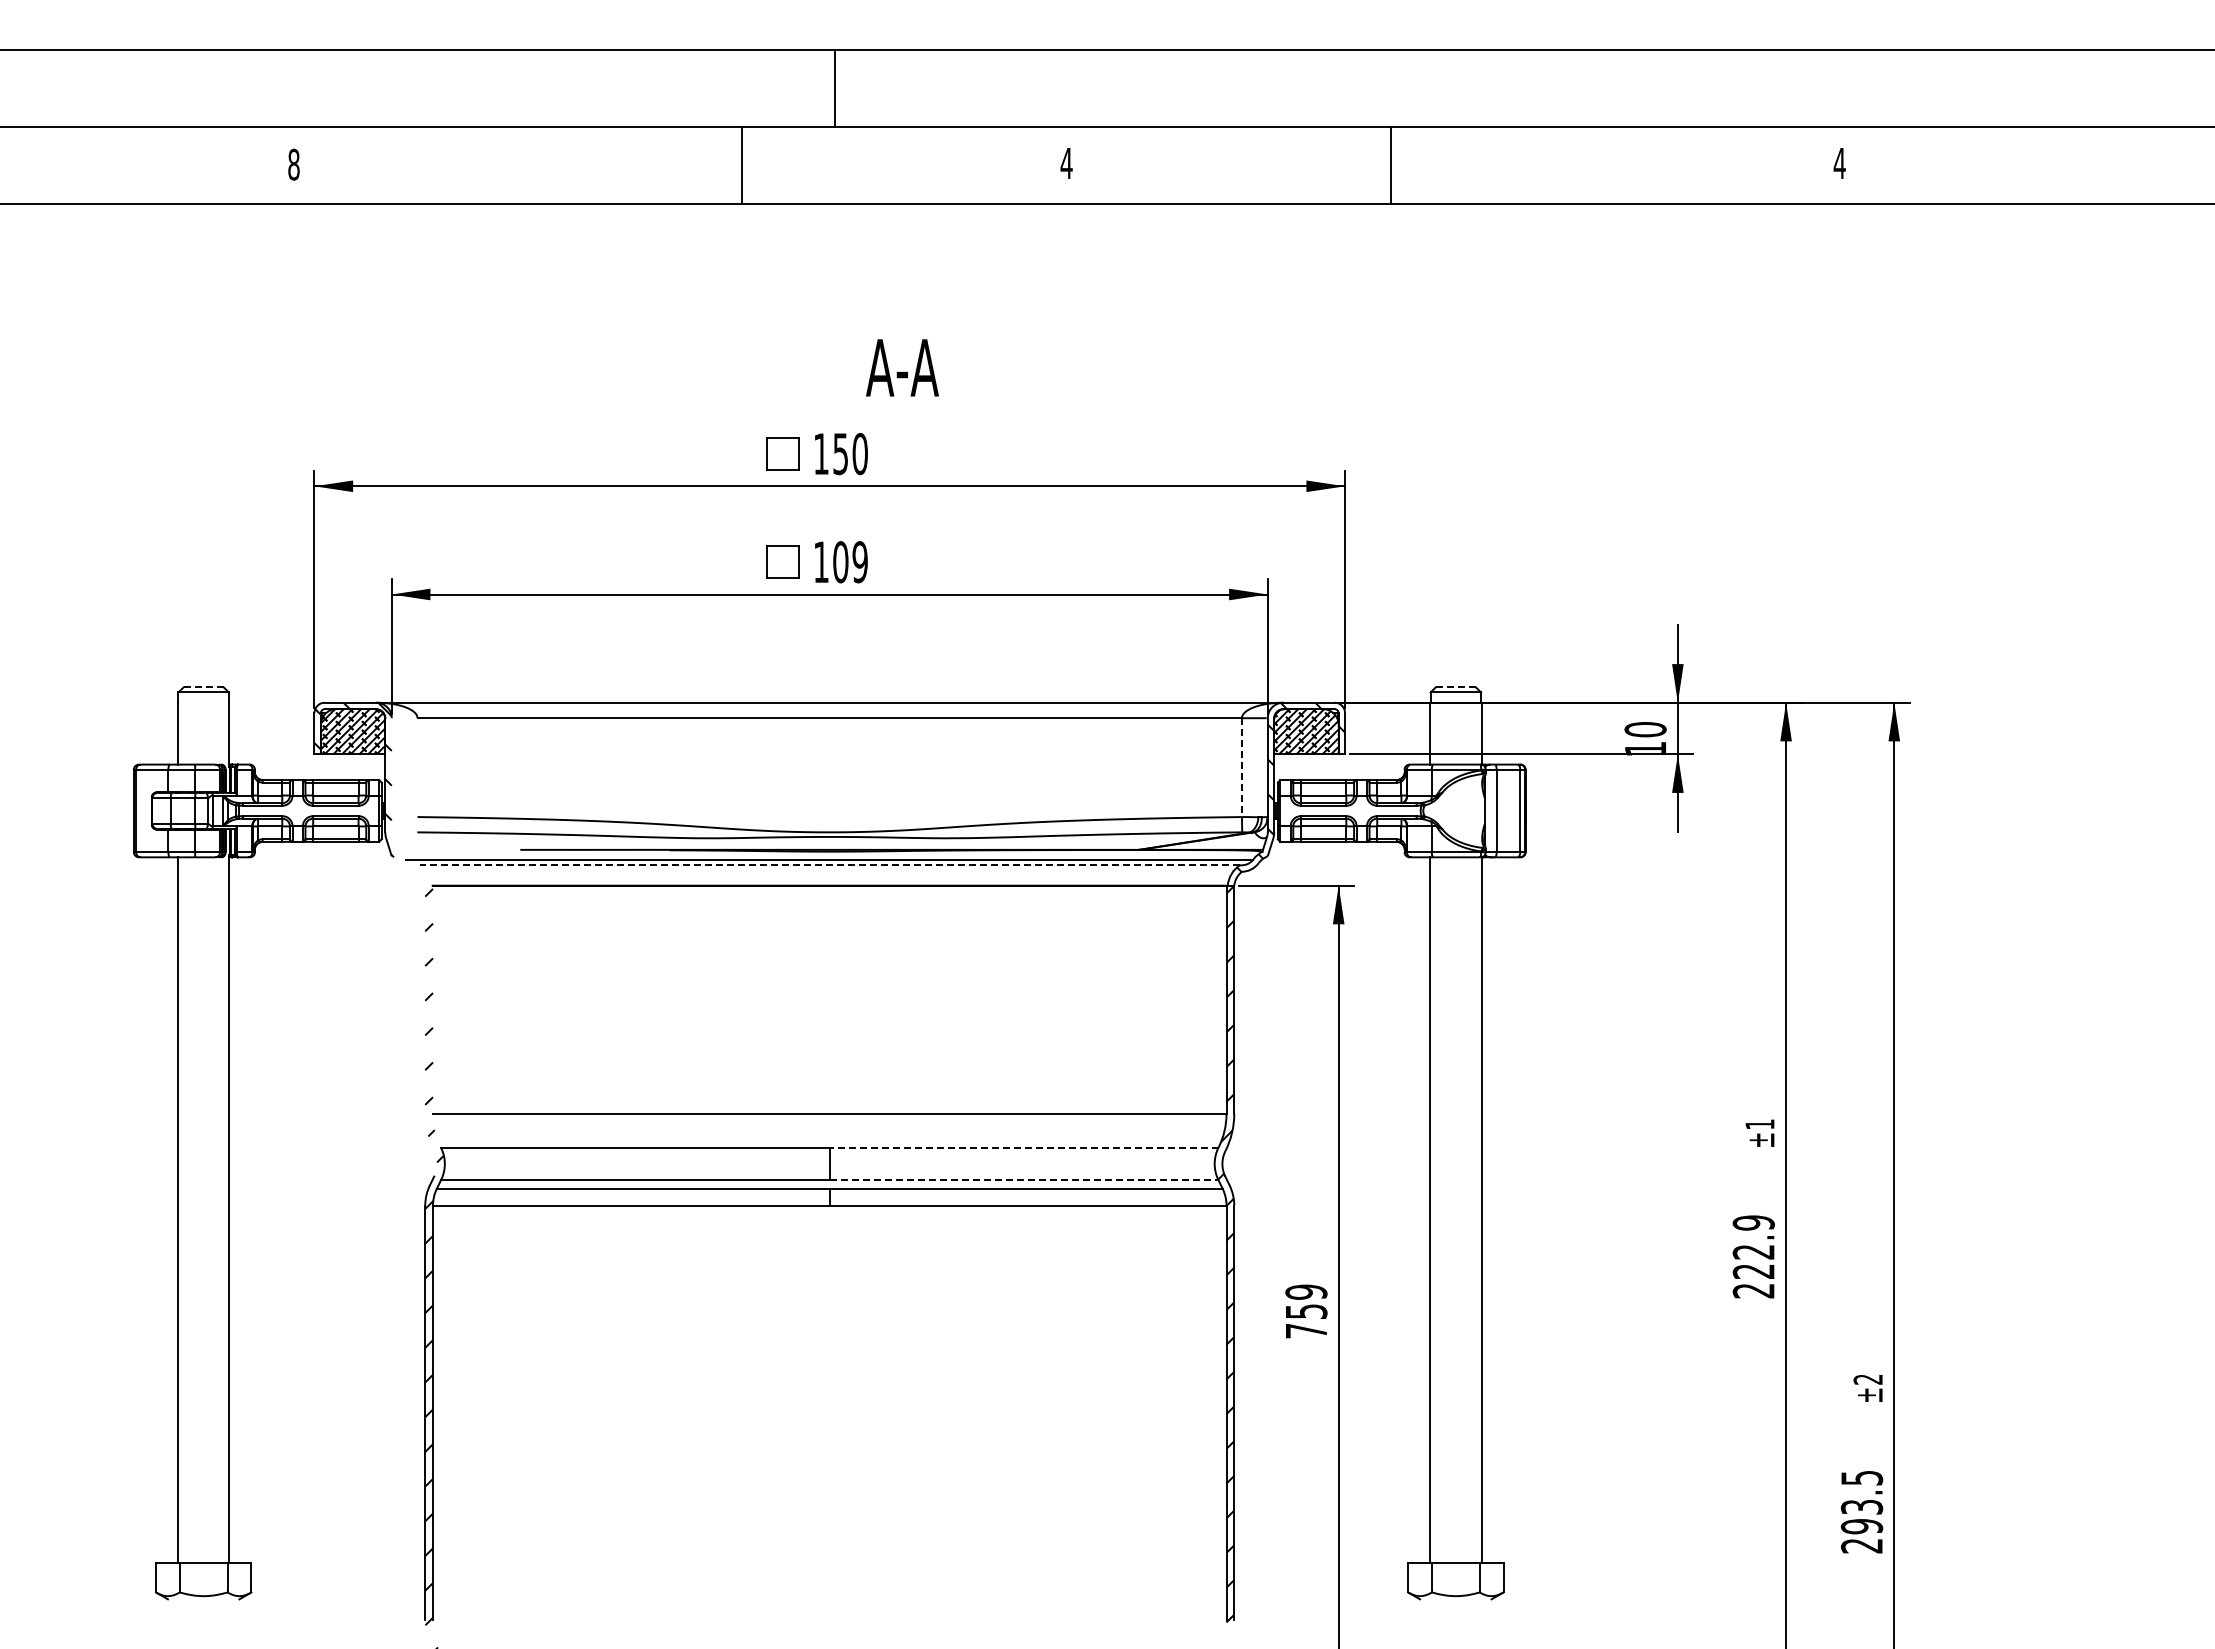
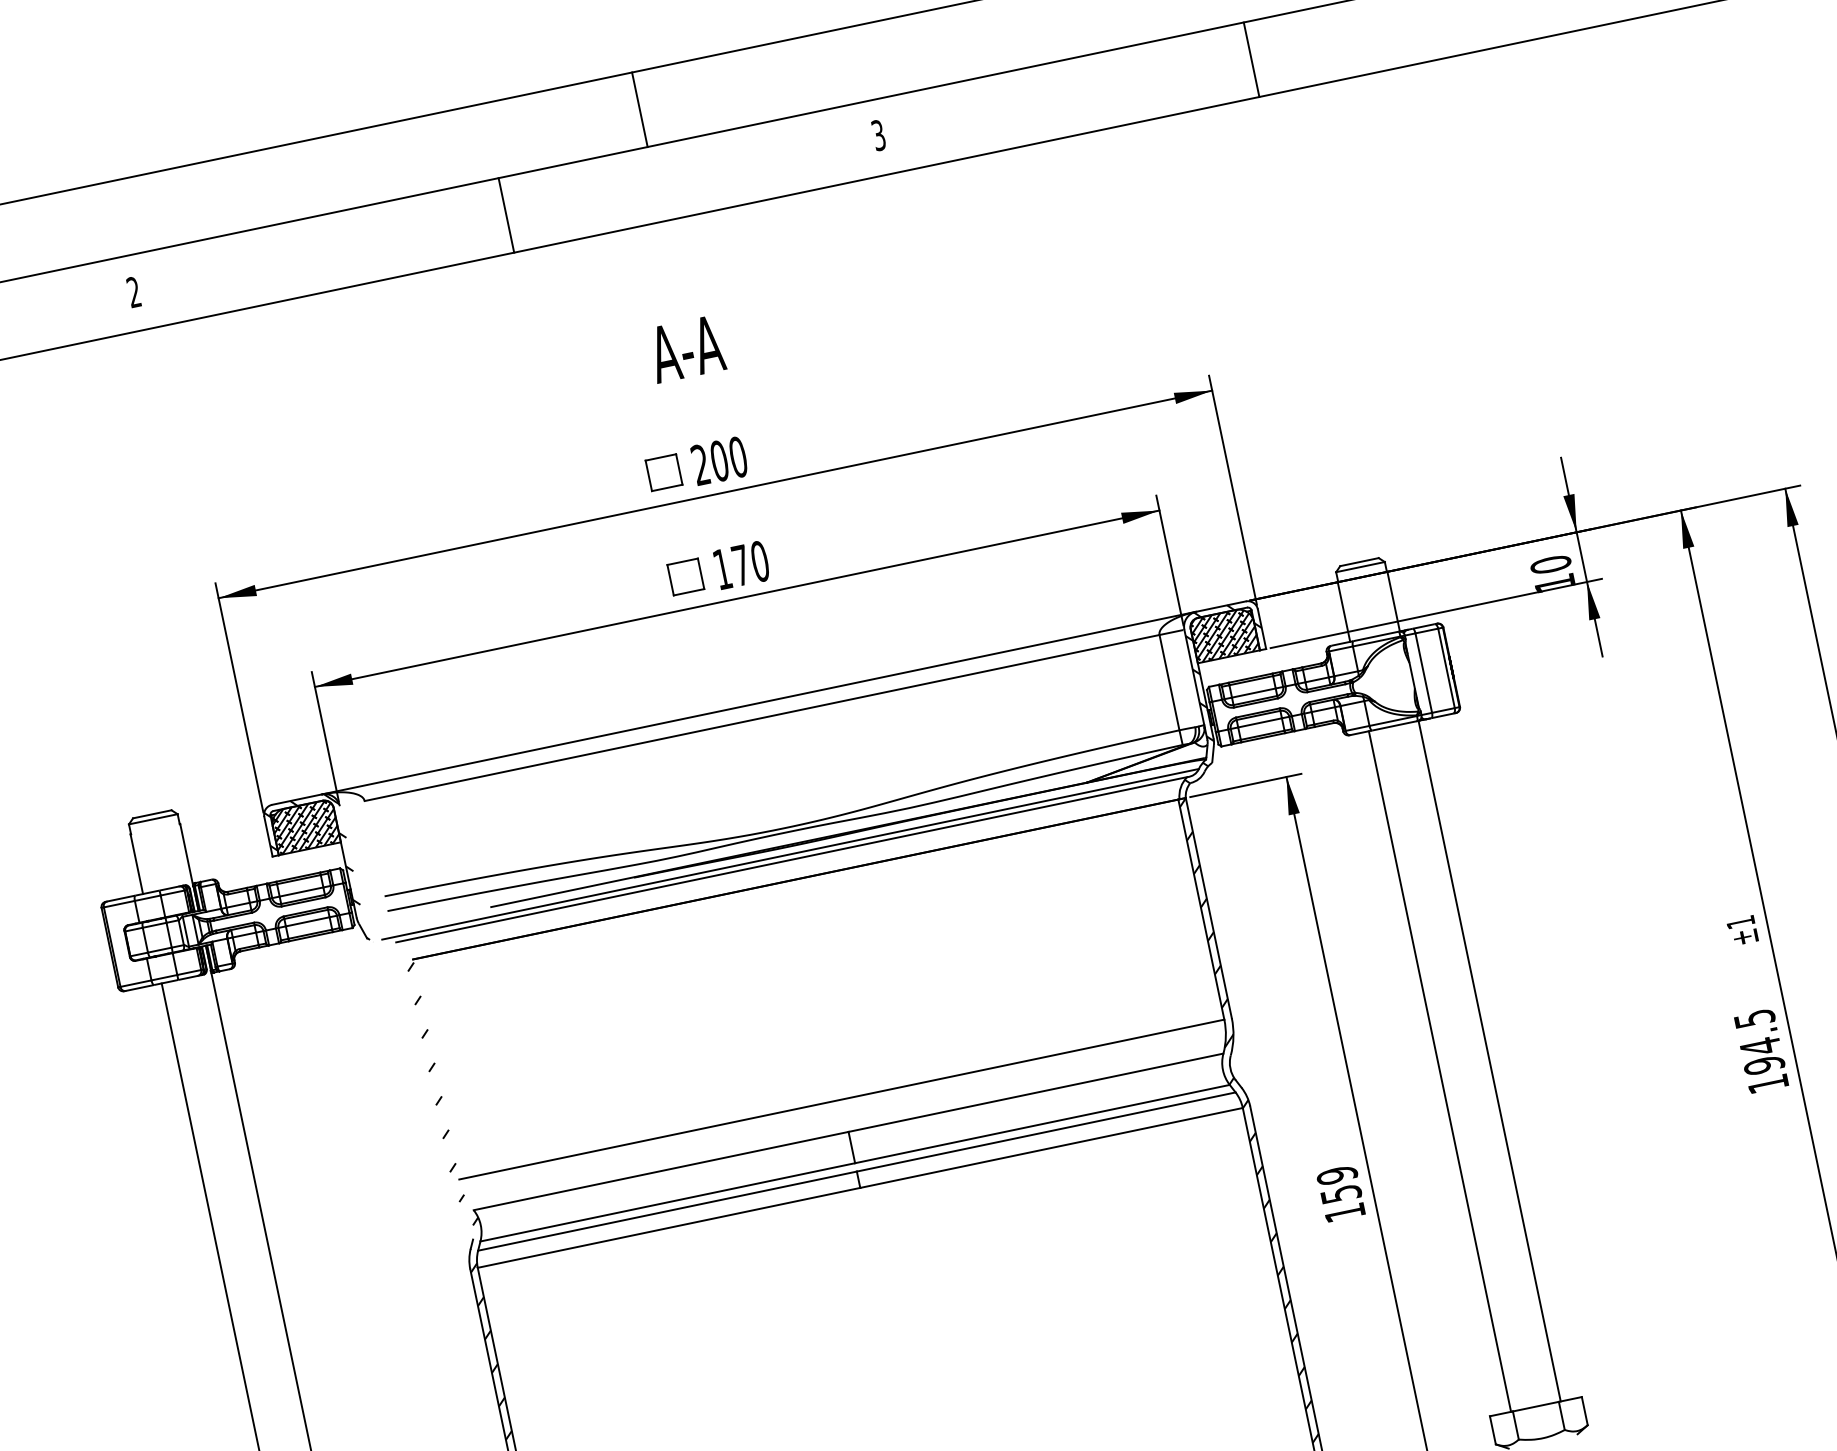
text: (1066, 163) -> (878, 135), 4 -> 3
text: (293, 164) -> (133, 292), 8 -> 2
line: (741, 165) -> (505, 215), moved
line: (1390, 165) -> (1251, 59), moved
text: (902, 367) -> (686, 348), moved
text: (831, 453) -> (710, 462), 150 -> 200
text: (850, 562) -> (750, 563), 109 -> 170
line: (203, 687) -> (152, 814), dashed -> solid
line: (1455, 687) -> (1359, 562), dashed -> solid
line: (1241, 768) -> (1169, 683), dashed -> solid
line: (829, 865) -> (791, 860), dashed -> solid
line: (1023, 1147) -> (1035, 1092), dashed -> solid
line: (1024, 1179) -> (1042, 1123), dashed -> solid
text: (1753, 1256) -> (1761, 1050), 222.9 -> 194.5
text: (1306, 1331) -> (1345, 1213), 759 -> 159

